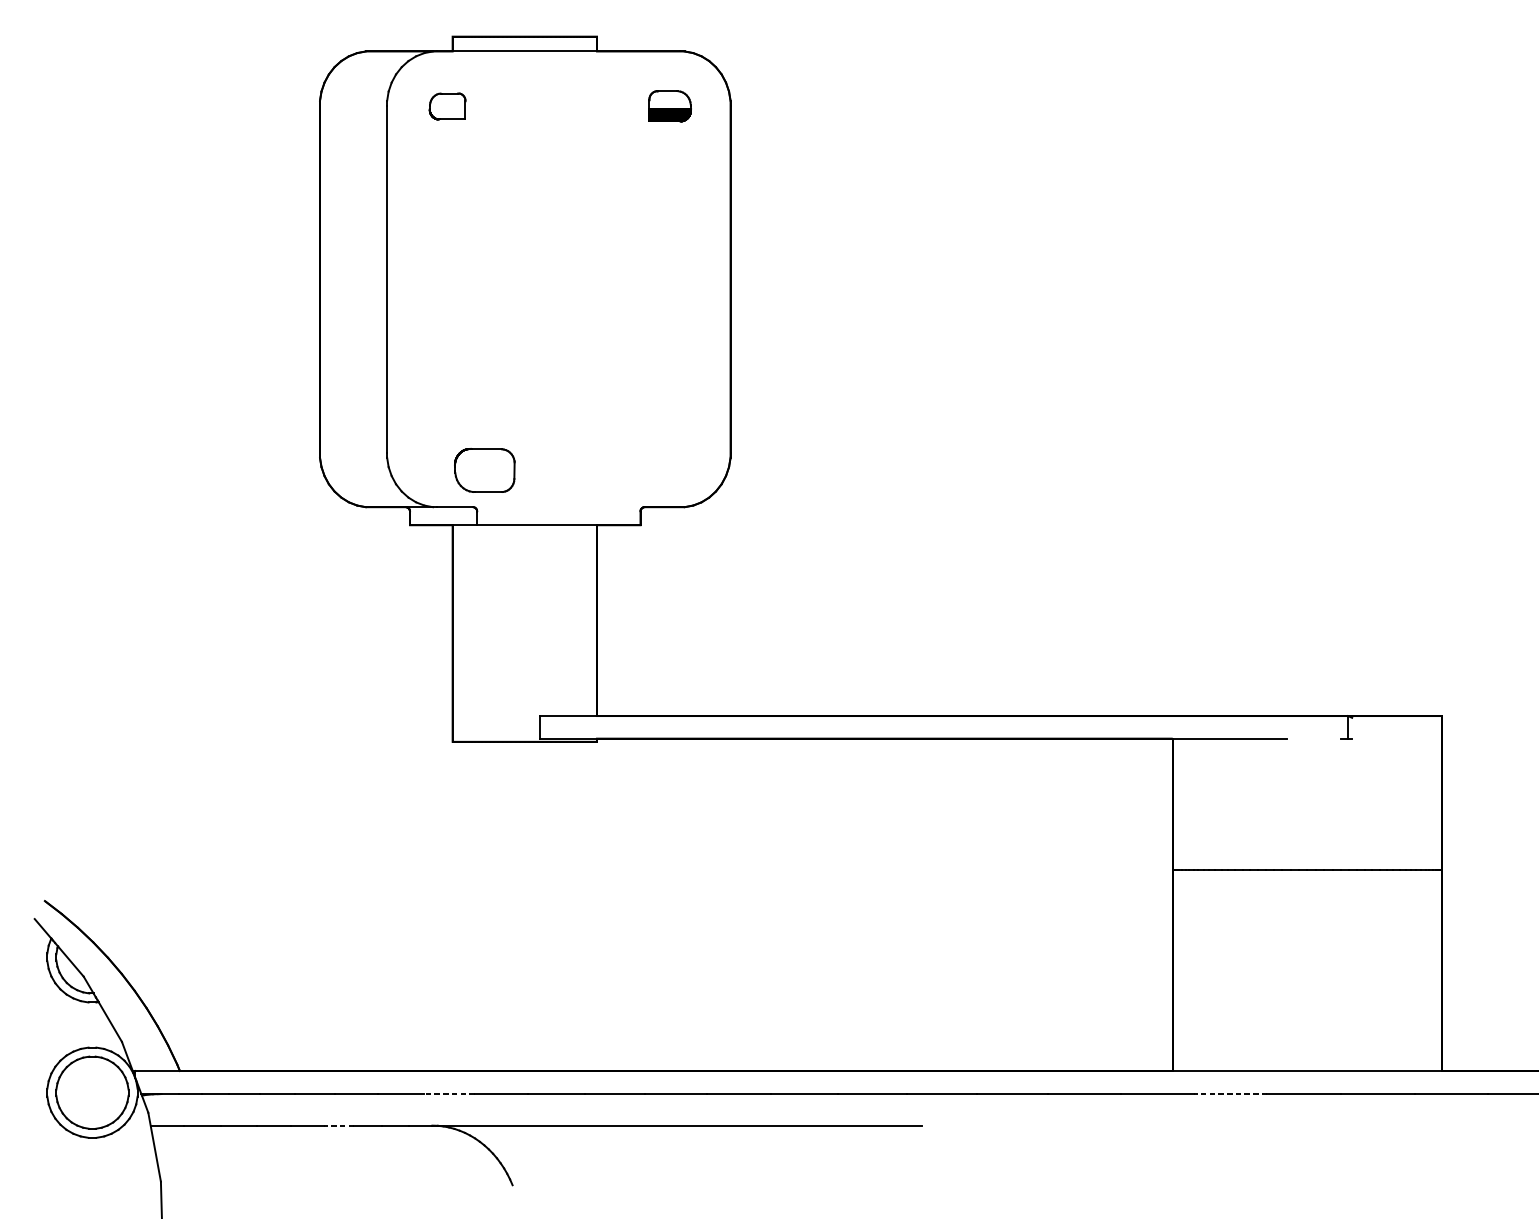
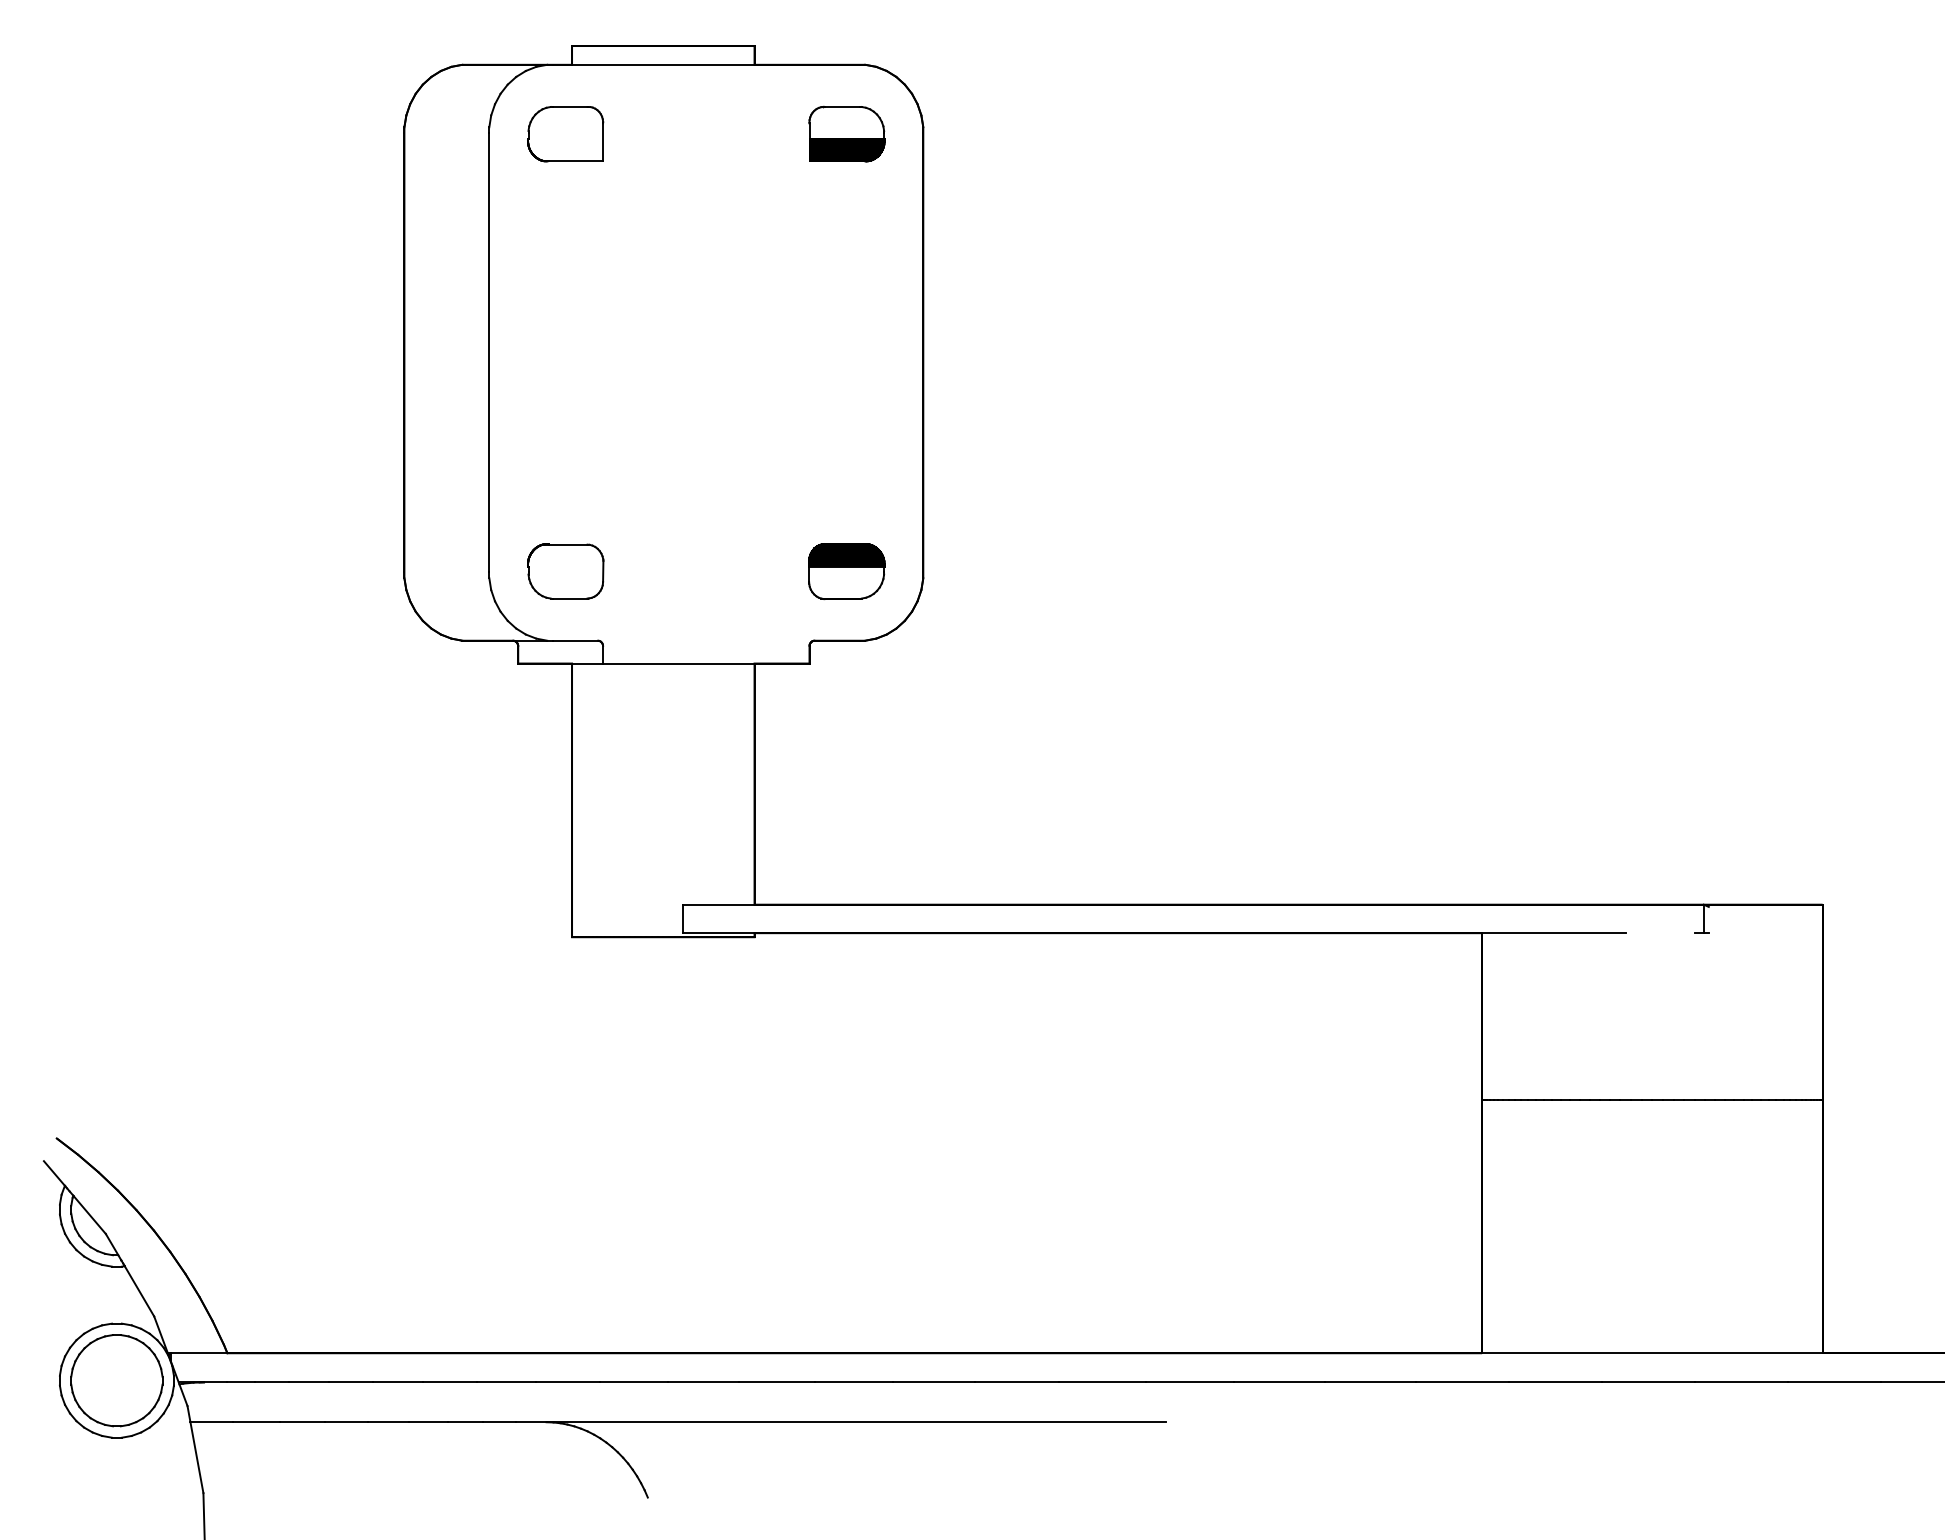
part: (669, 105) -> (846, 133), size x1.43
part: (447, 106) -> (565, 134), size x1.67
part: (669, 452) -> (846, 571), added
part: (484, 470) -> (565, 571), moved
line: (449, 1094) -> (568, 1382), dashed -> solid
line: (1230, 1094) -> (1555, 1382), dashed -> solid
line: (338, 1125) -> (427, 1422), dashed -> solid

